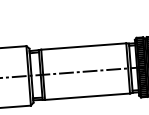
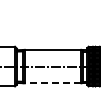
line: (86, 97) -> (52, 83), solid -> dashed

